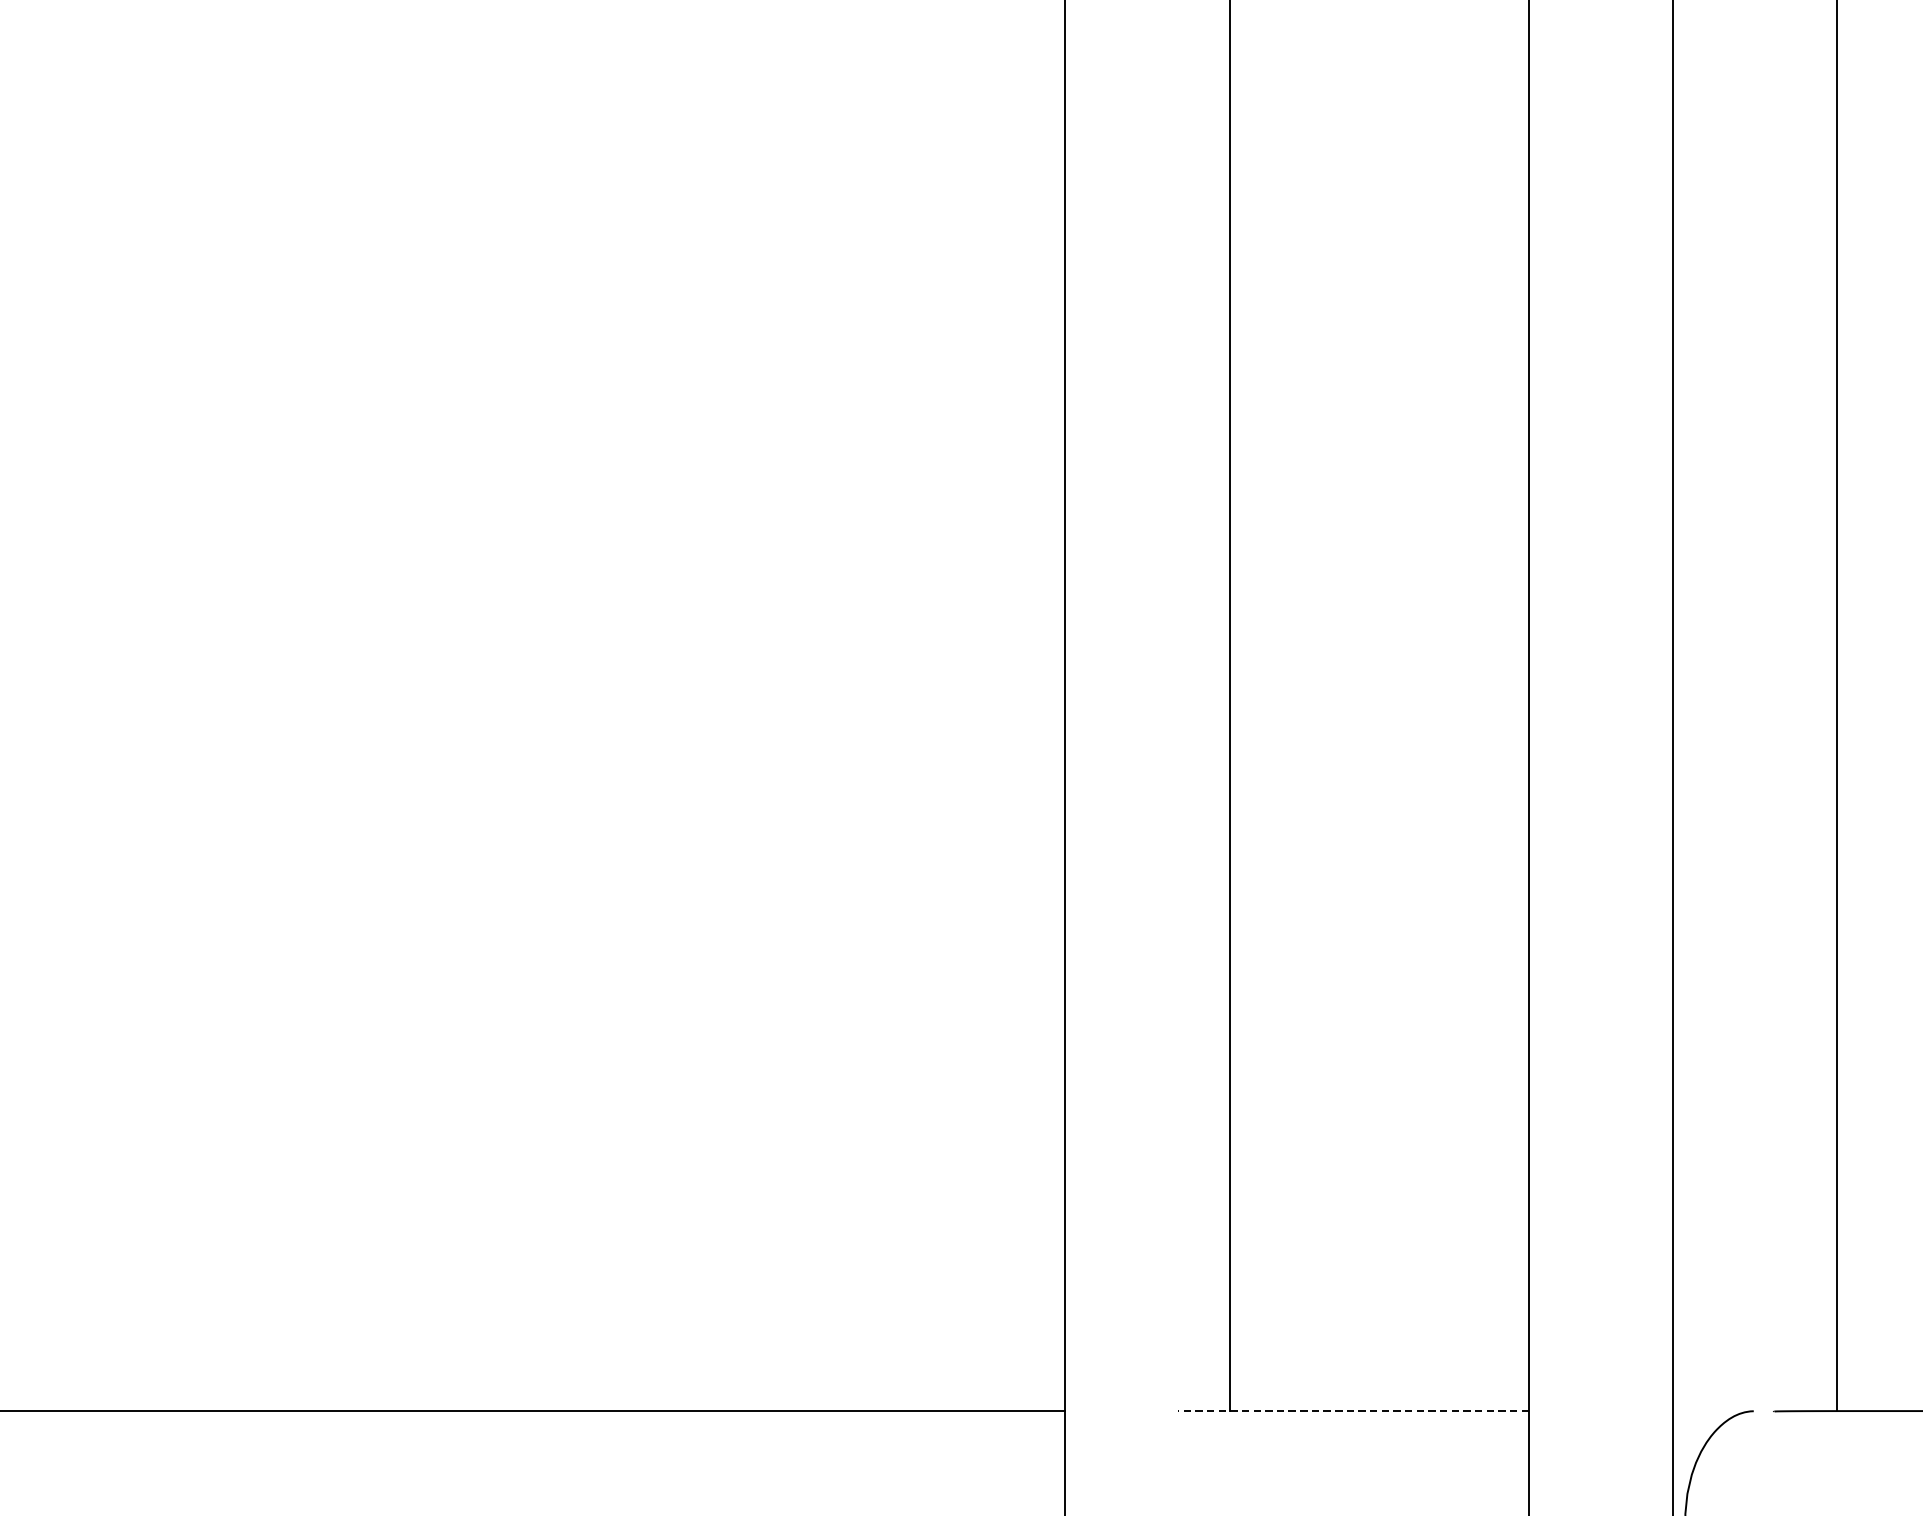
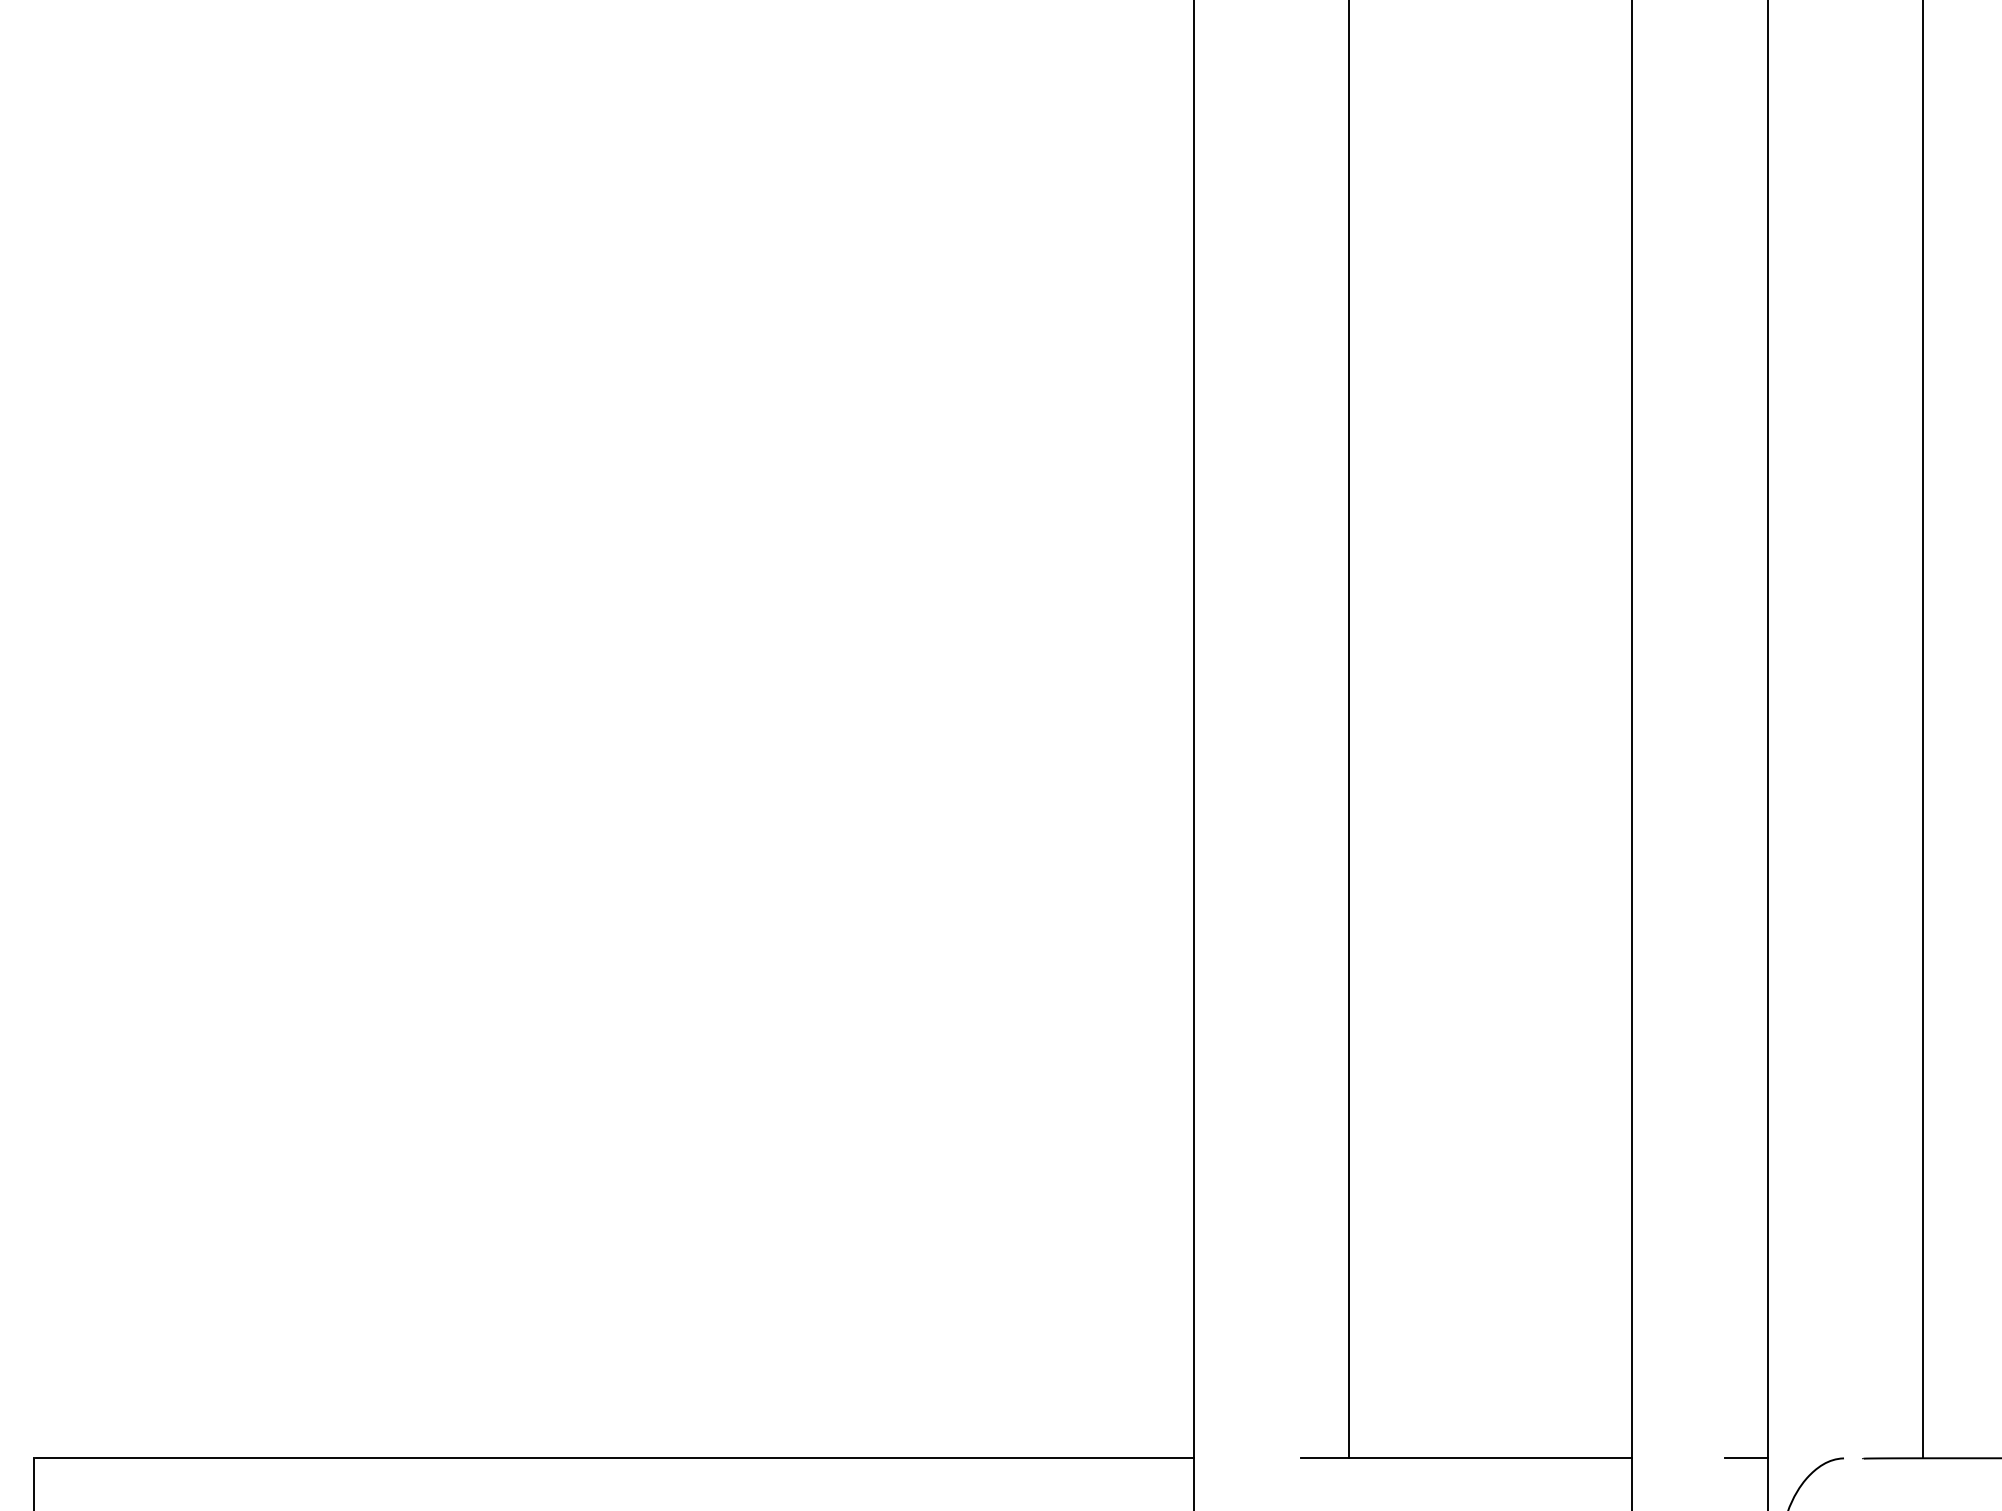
line: (1353, 1411) -> (1466, 1458), dashed -> solid
line: (1649, 1411) -> (1745, 1458), added

